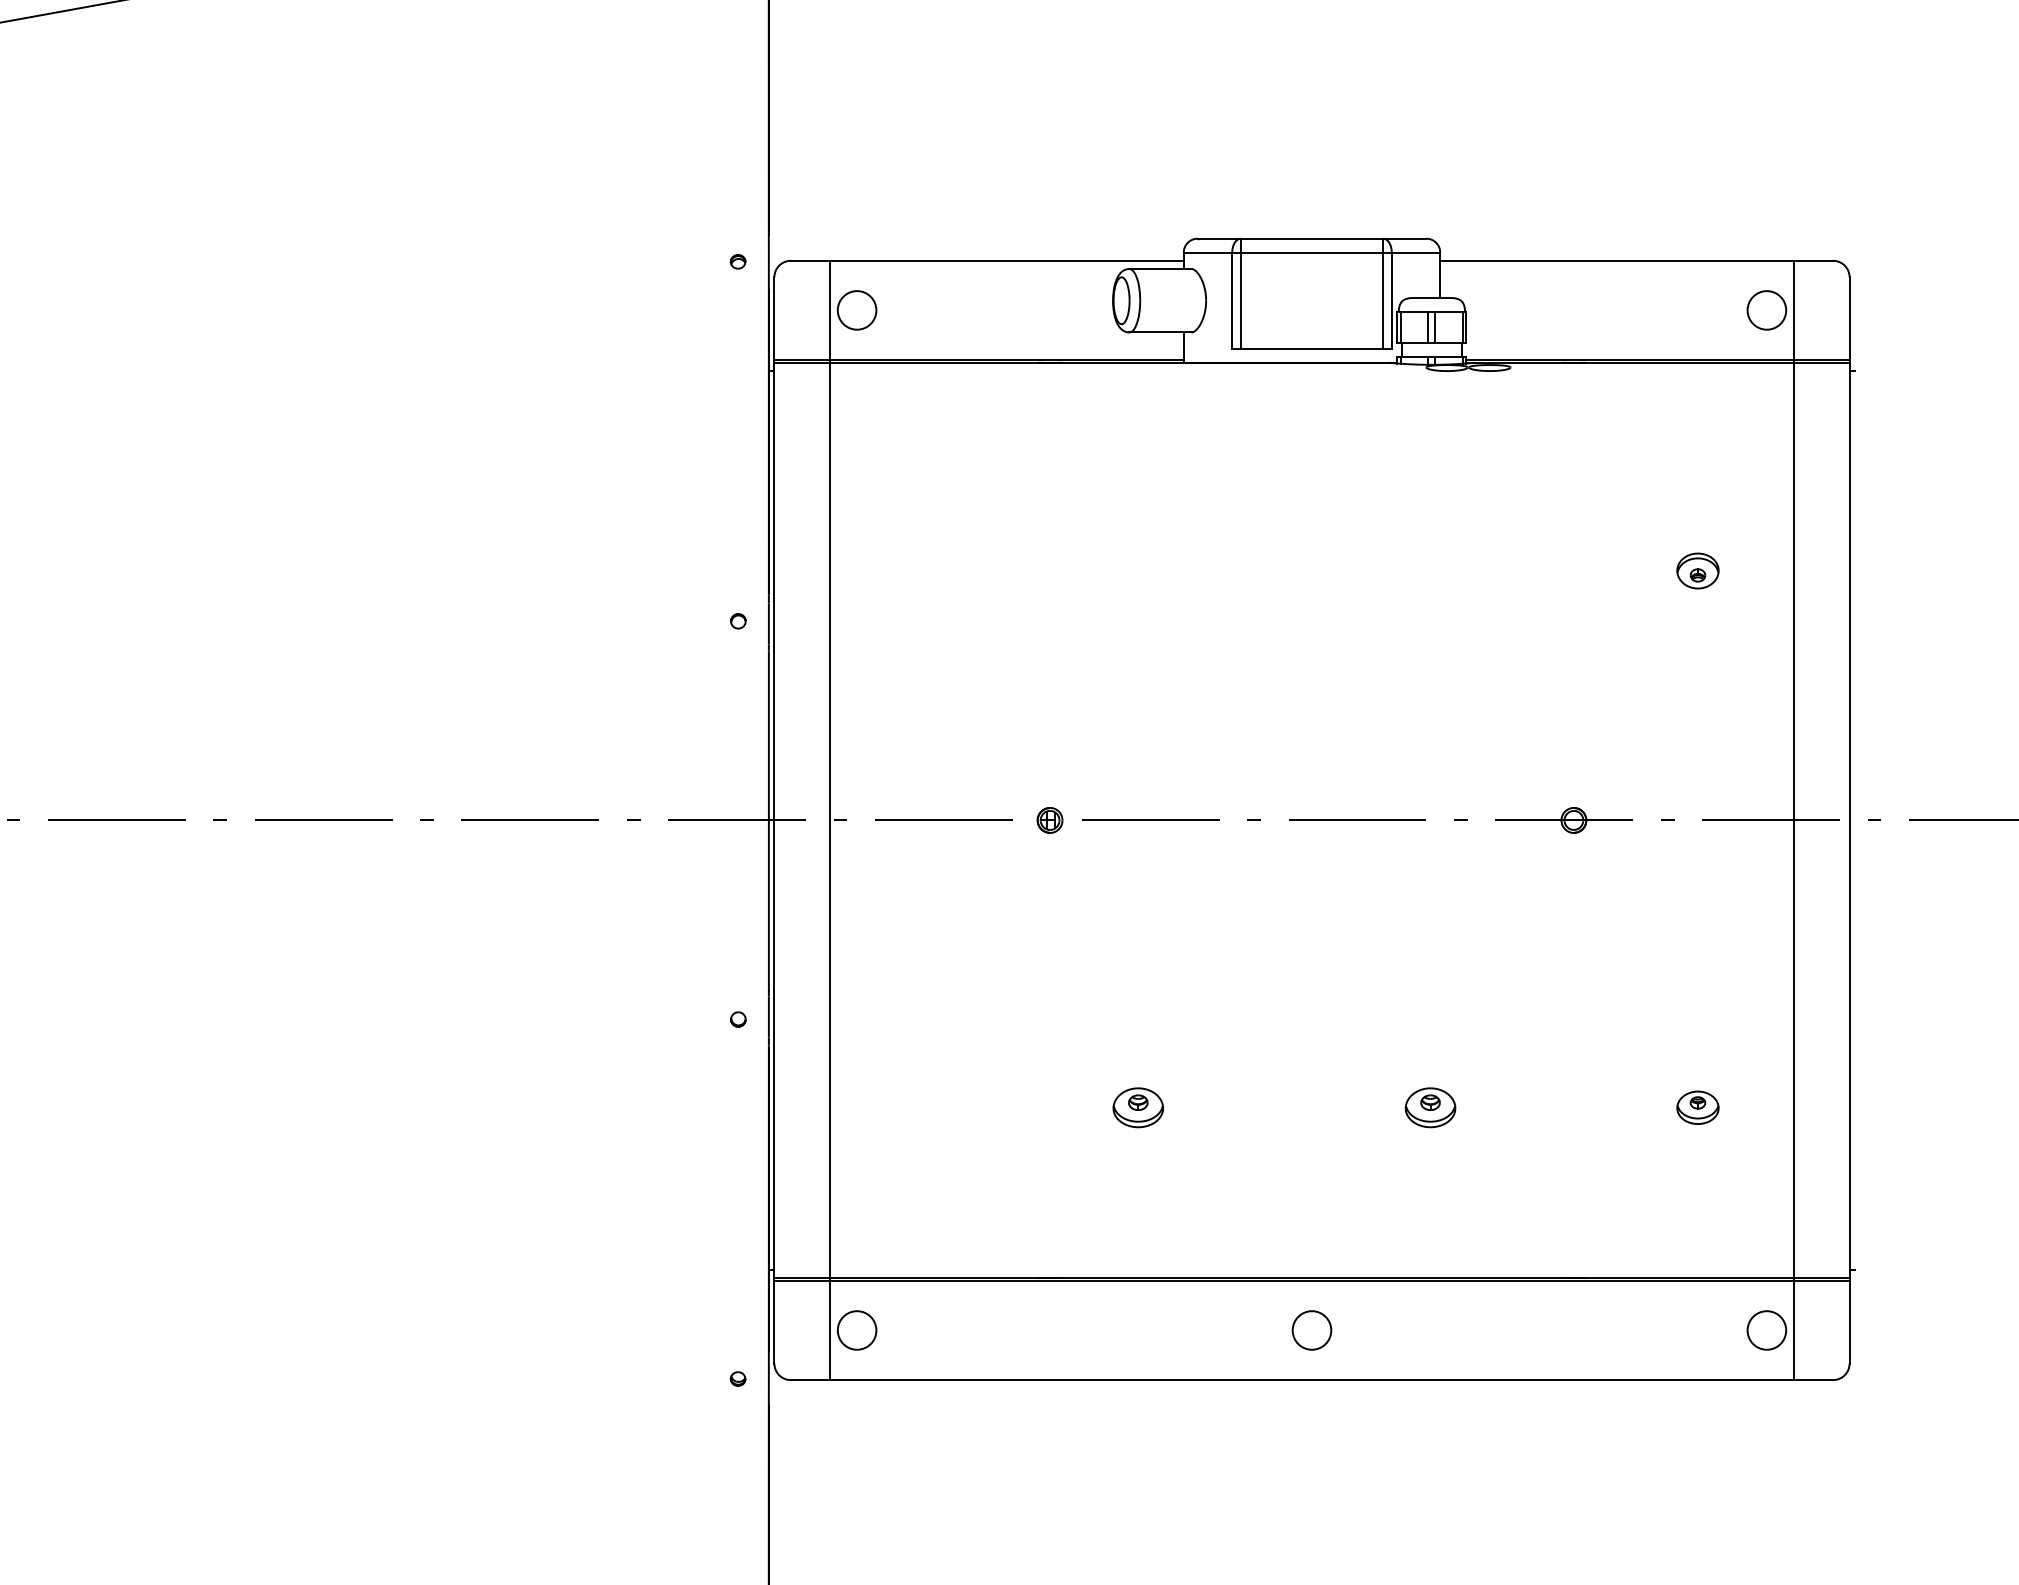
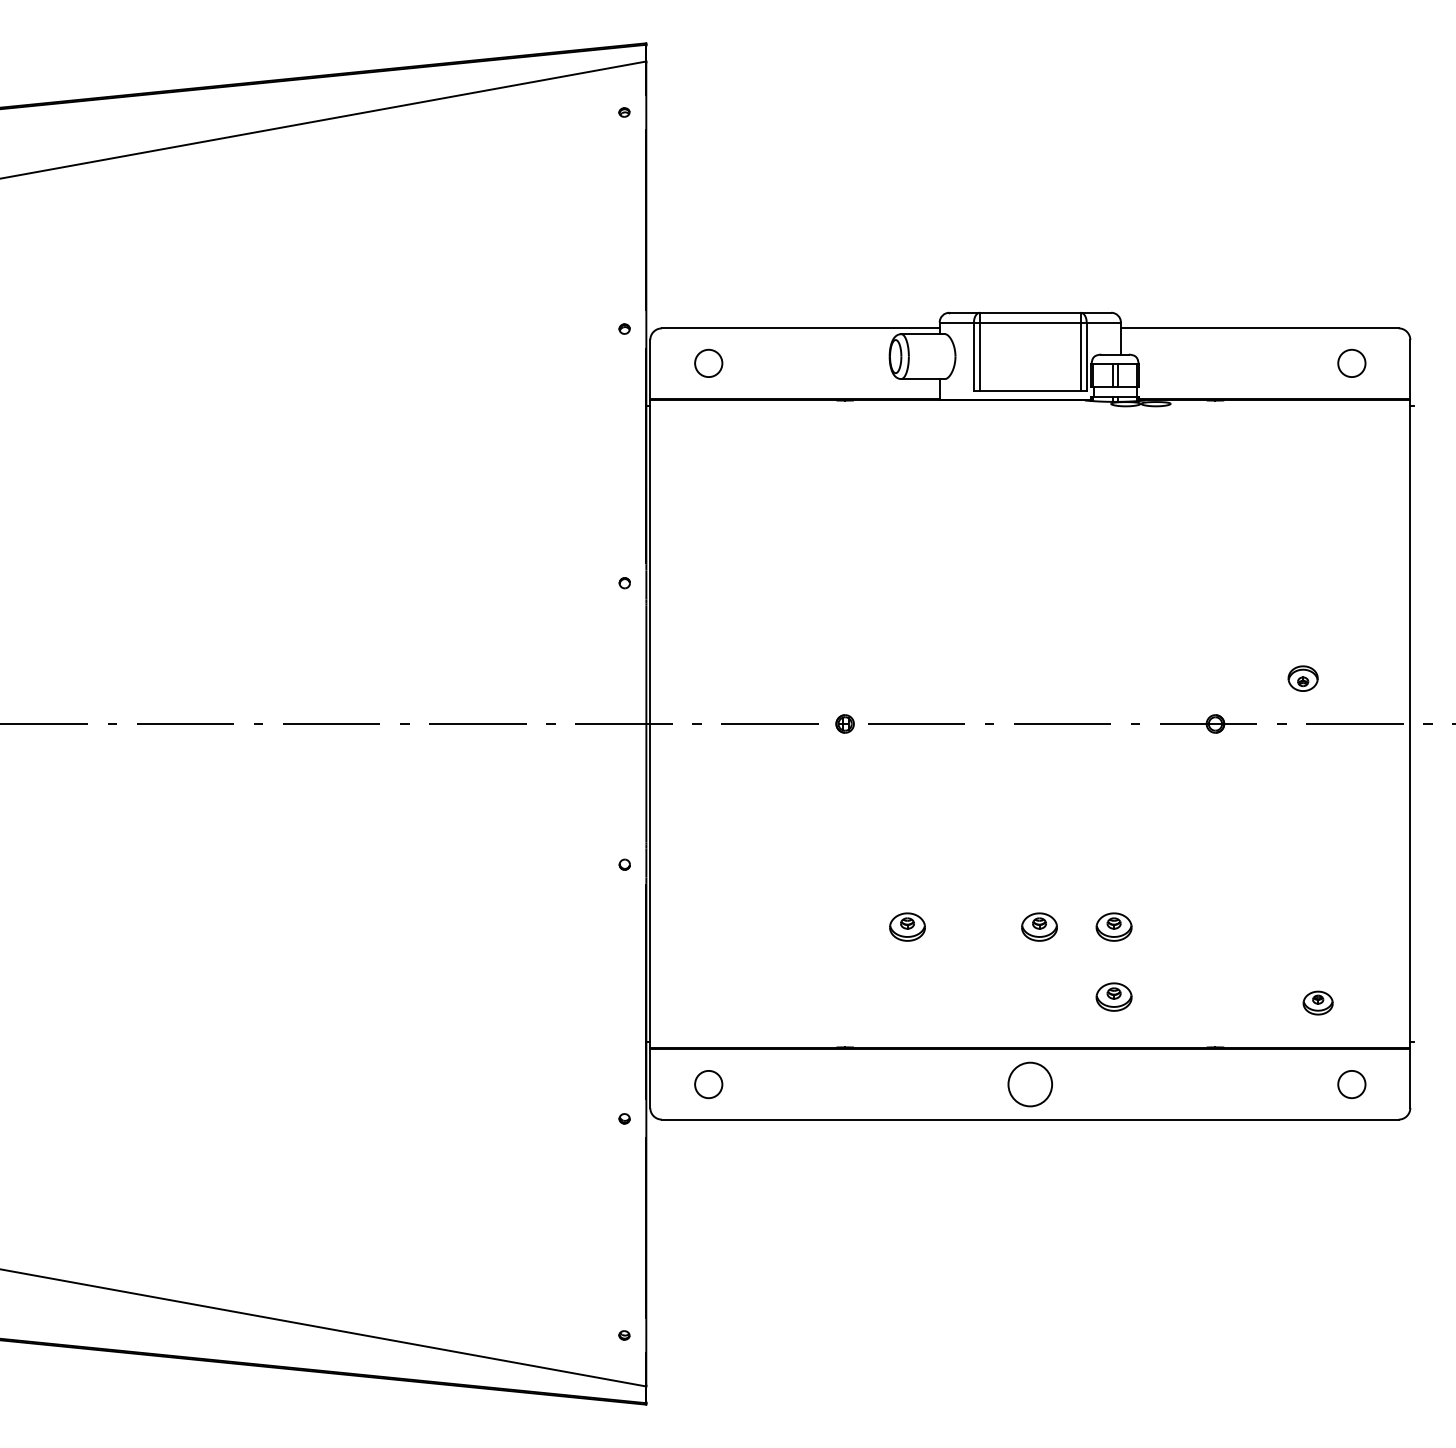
part: (1697, 570) -> (1302, 678), moved
line: (829, 819) -> (689, 723), removed
line: (1794, 819) -> (1371, 723), removed
part: (1324, 1106) -> (1039, 926), added
part: (1697, 1106) -> (1317, 1002), moved
part: (1429, 1205) -> (1113, 996), added
circle: (1310, 1330) -> (1029, 1084), size x1.6

